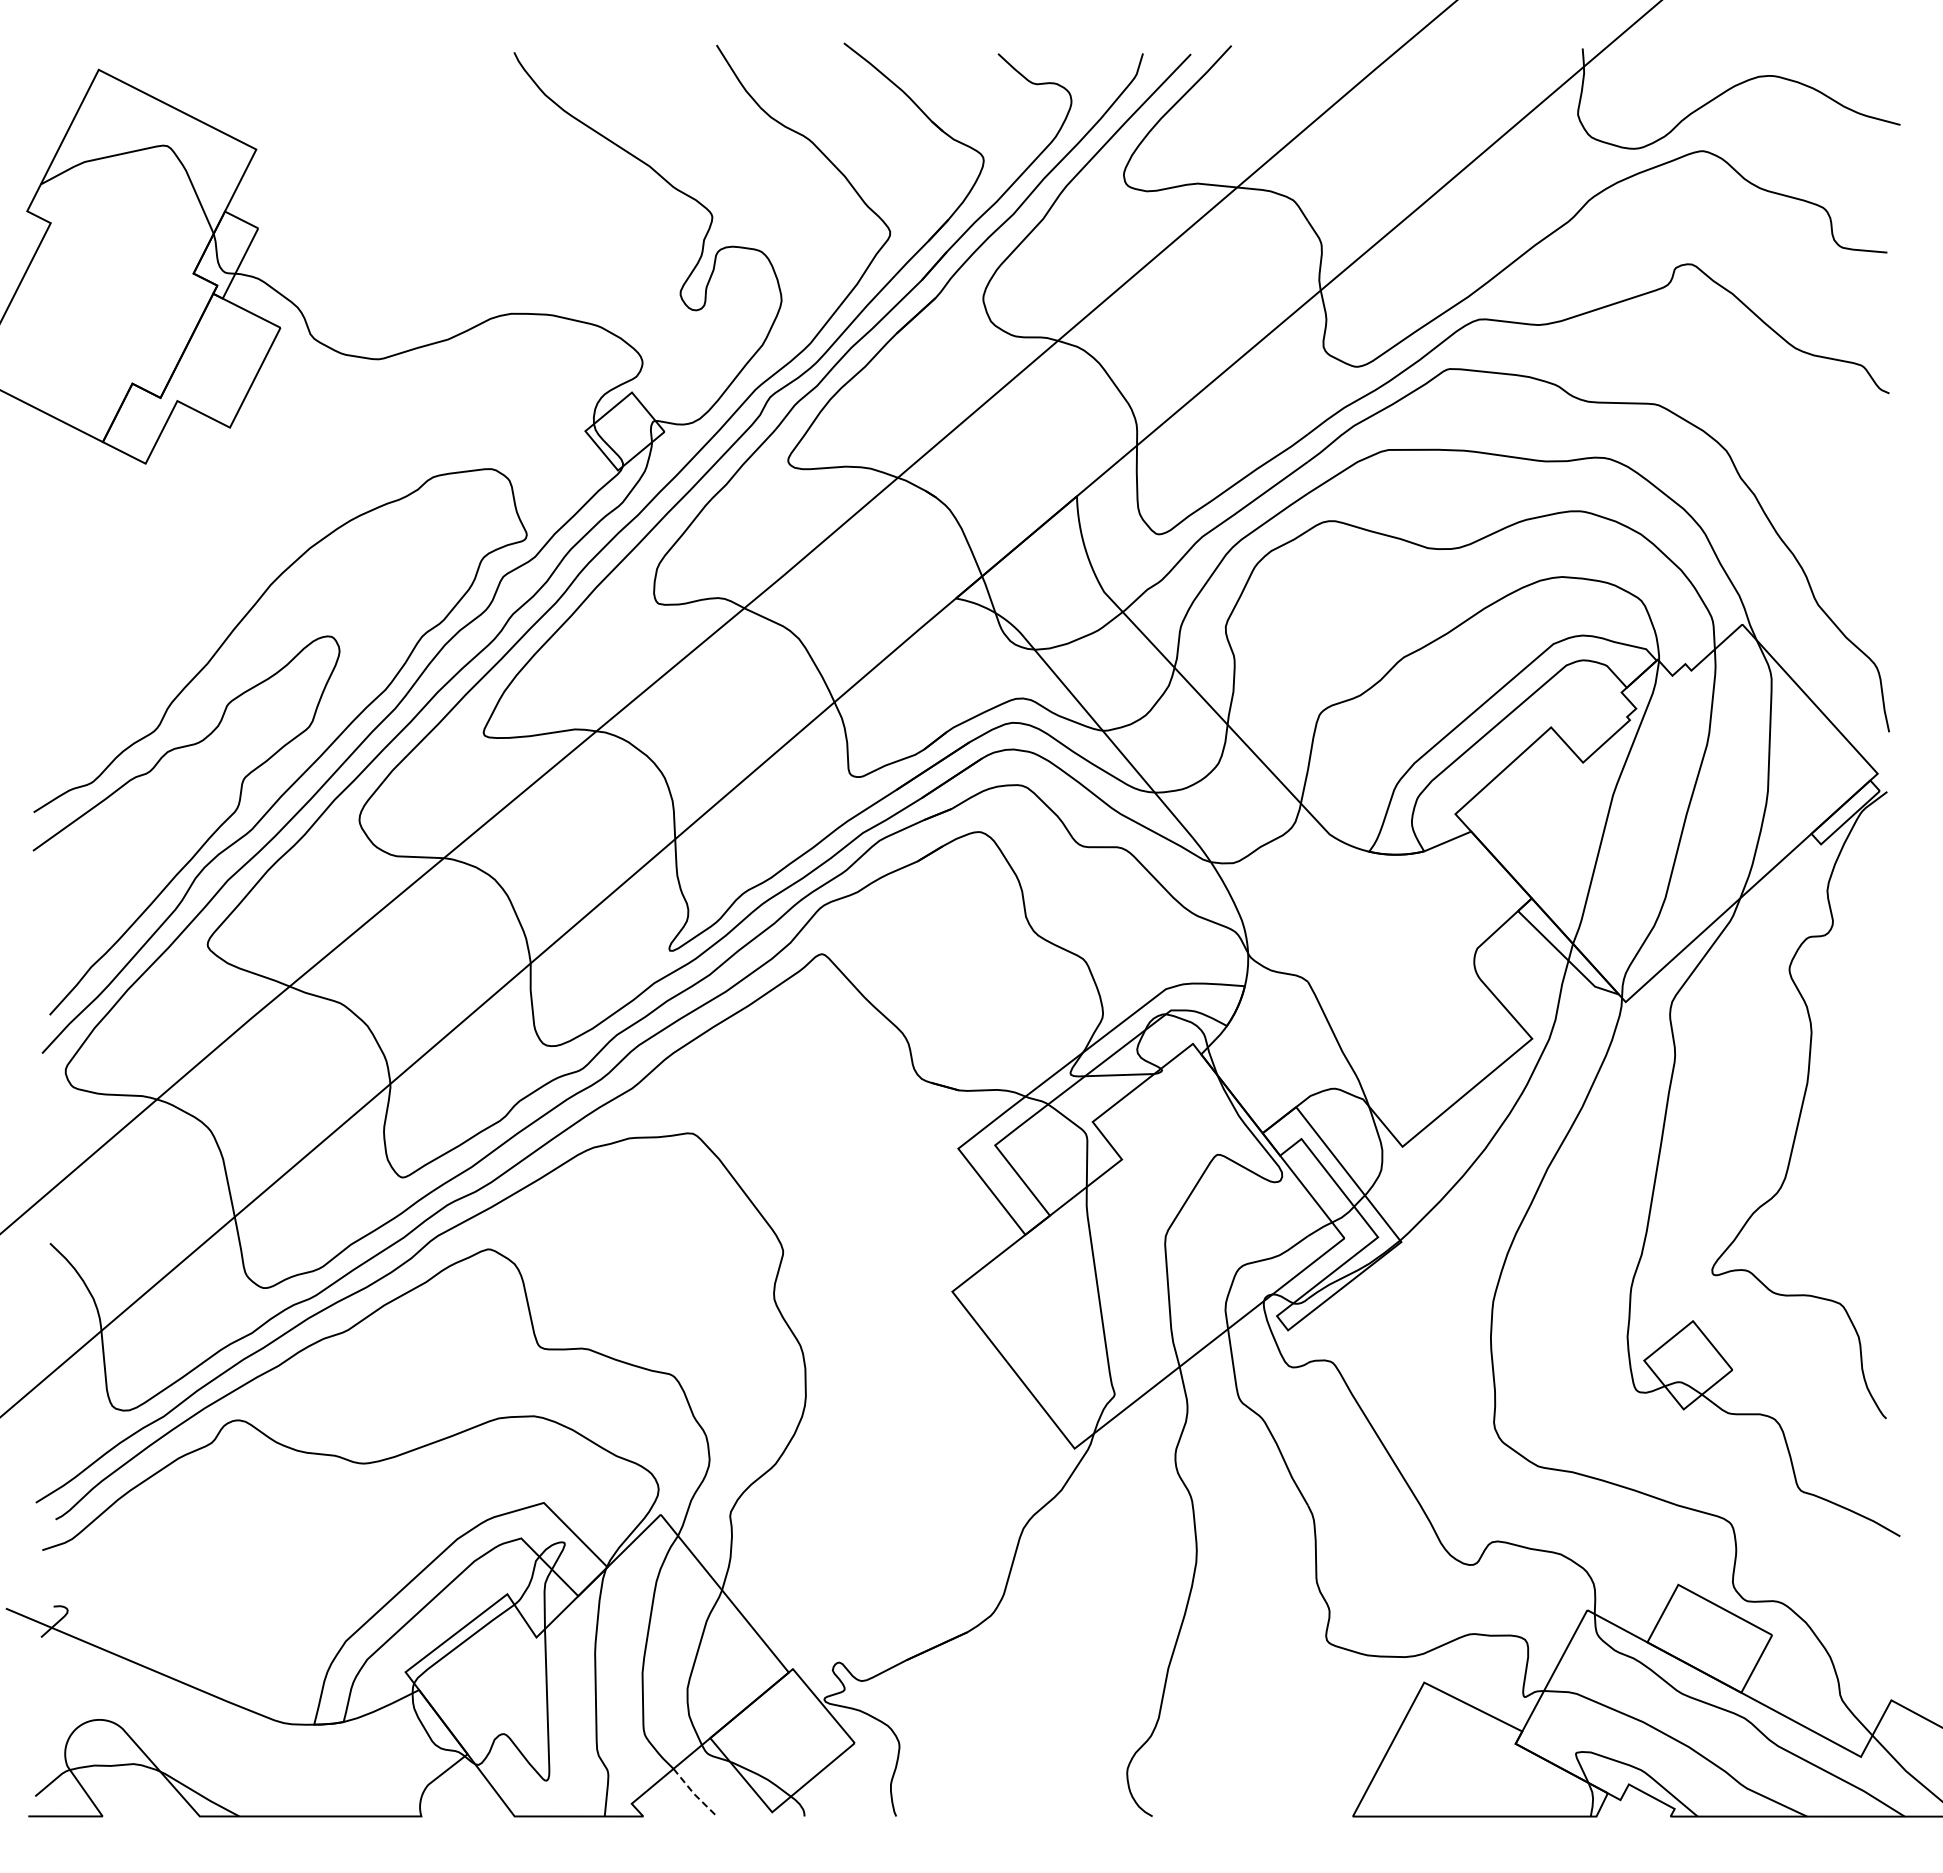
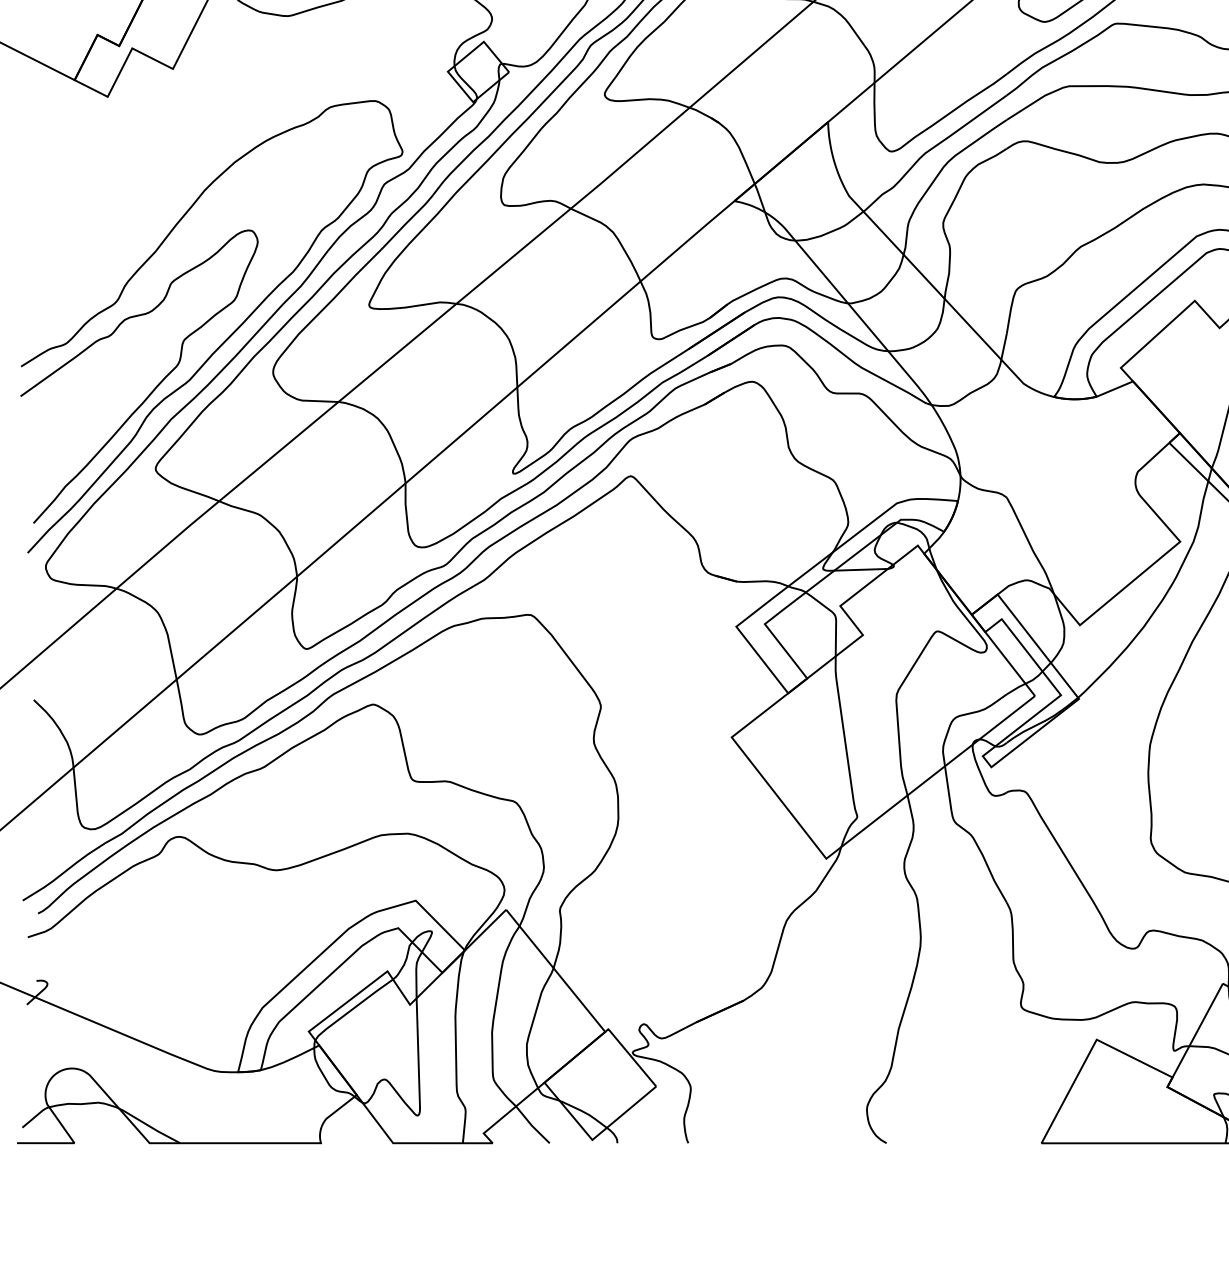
line: (694, 1793) -> (532, 1125), dashed -> solid

